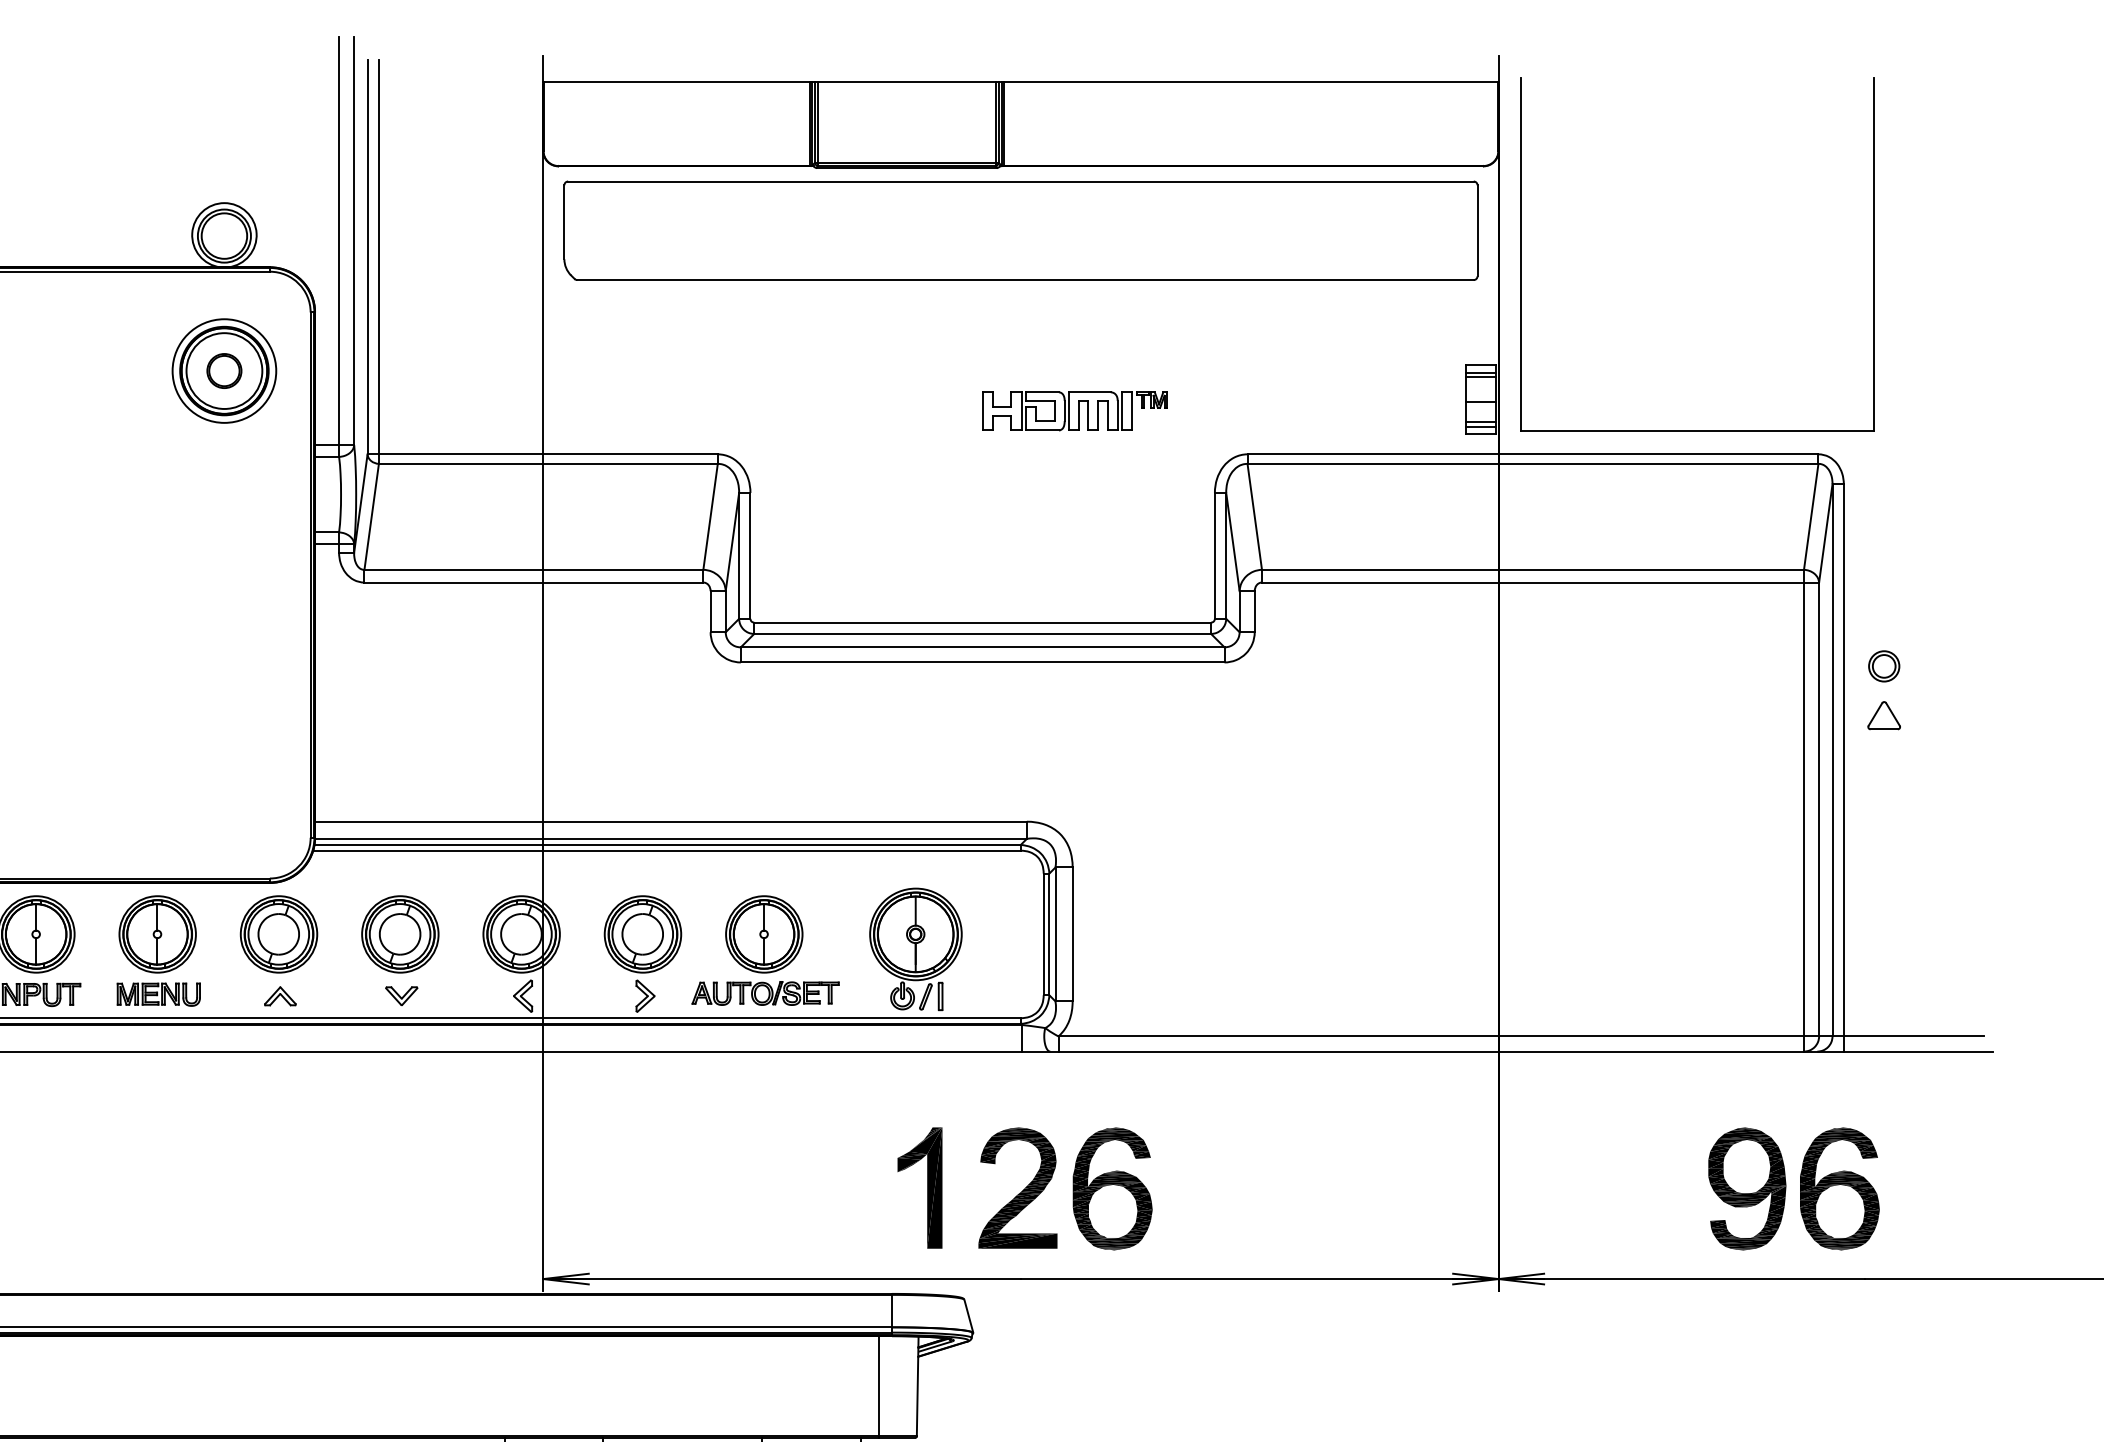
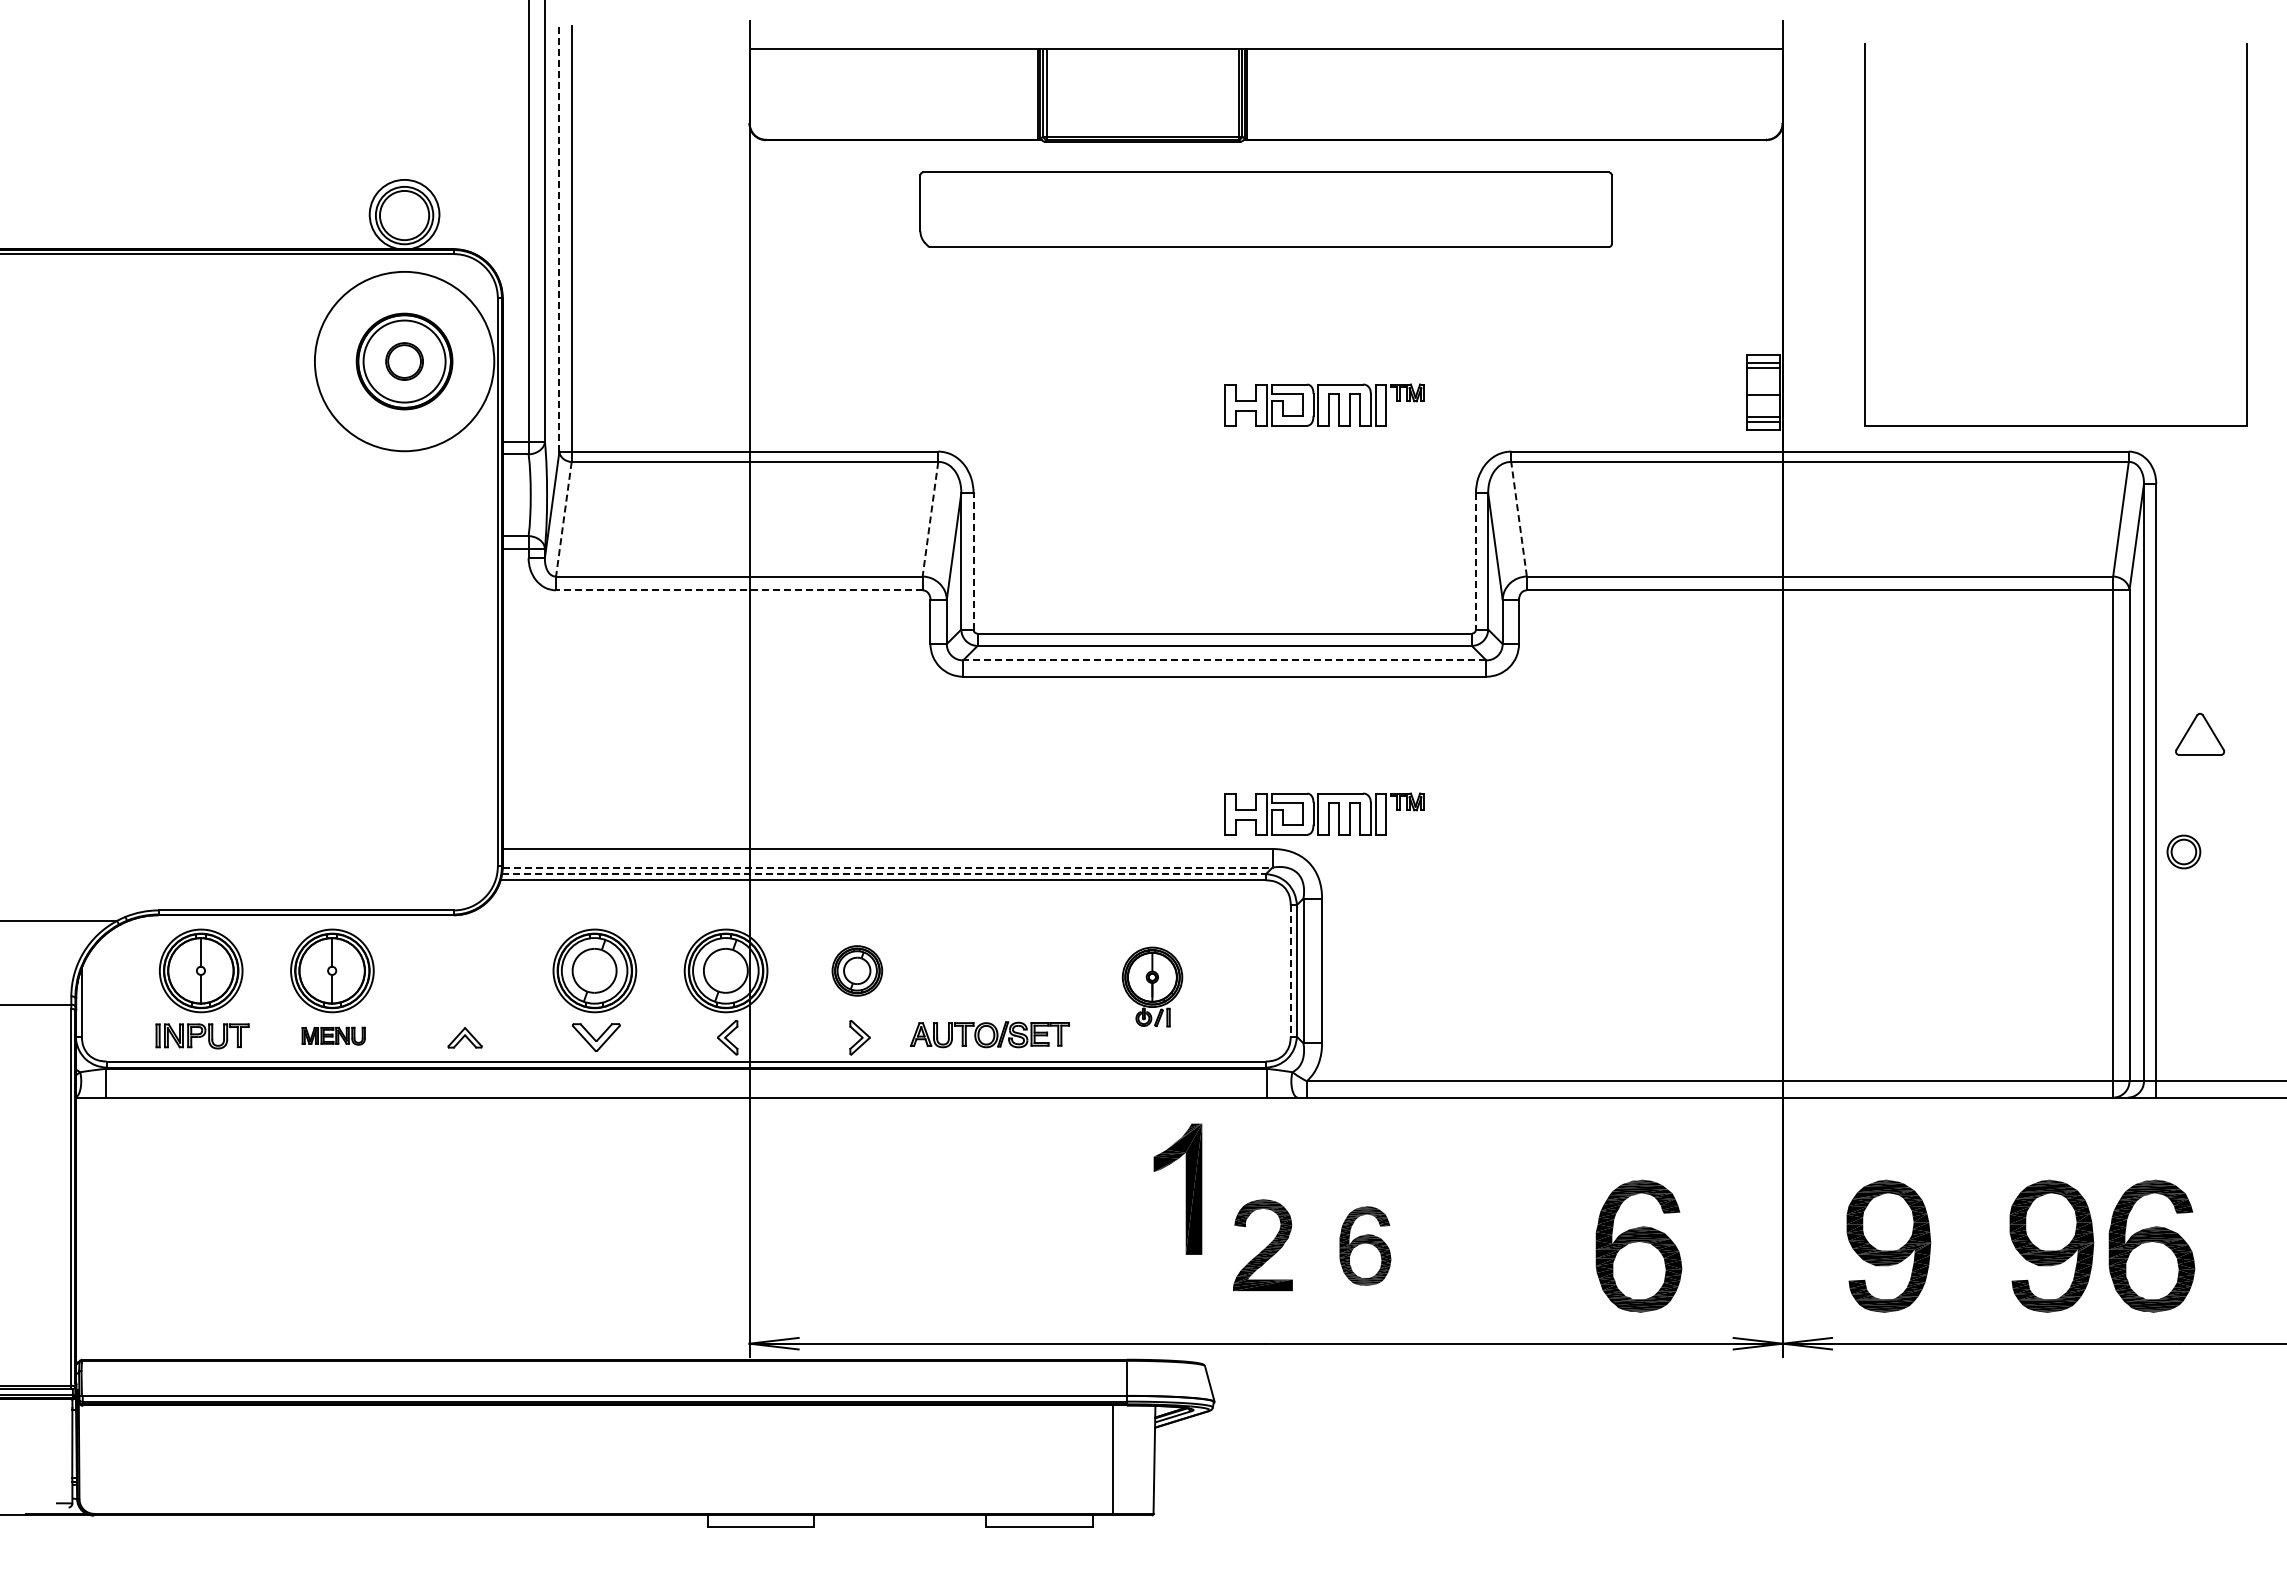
part: (1020, 230) -> (1265, 209), size x0.7
part: (1521, 253) -> (1865, 234), moved
line: (367, 257) -> (559, 238), solid -> dashed
circle: (224, 371) -> (404, 361), size x1.6
line: (371, 517) -> (563, 519), solid -> dashed
line: (710, 517) -> (930, 519), solid -> dashed
line: (1255, 517) -> (1519, 519), solid -> dashed
line: (750, 554) -> (973, 560), solid -> dashed
line: (1214, 555) -> (1475, 561), solid -> dashed
line: (533, 582) -> (738, 590), solid -> dashed
line: (982, 647) -> (1224, 660), solid -> dashed
part: (1883, 665) -> (2183, 851), moved
part: (1883, 714) -> (2199, 733), size x1.4
part: (1074, 788) -> (1324, 813), added
line: (670, 838) -> (887, 867), solid -> dashed
line: (668, 845) -> (884, 874), solid -> dashed
part: (278, 934) -> (463, 970), removed
part: (643, 934) -> (857, 970), size x0.6
part: (764, 934) -> (988, 970), removed
line: (1043, 934) -> (1290, 970), solid -> dashed
part: (915, 948) -> (1152, 986), size x0.6
part: (158, 995) -> (333, 1036), size x0.7
part: (401, 995) -> (596, 1037), size x1.4
part: (926, 1187) -> (1185, 1188), moved
part: (1017, 1187) -> (1262, 1244), size x0.7
part: (1112, 1188) -> (1365, 1245), size x0.6
part: (1365, 1188) -> (1638, 1245), added
part: (1596, 1188) -> (1888, 1245), added

